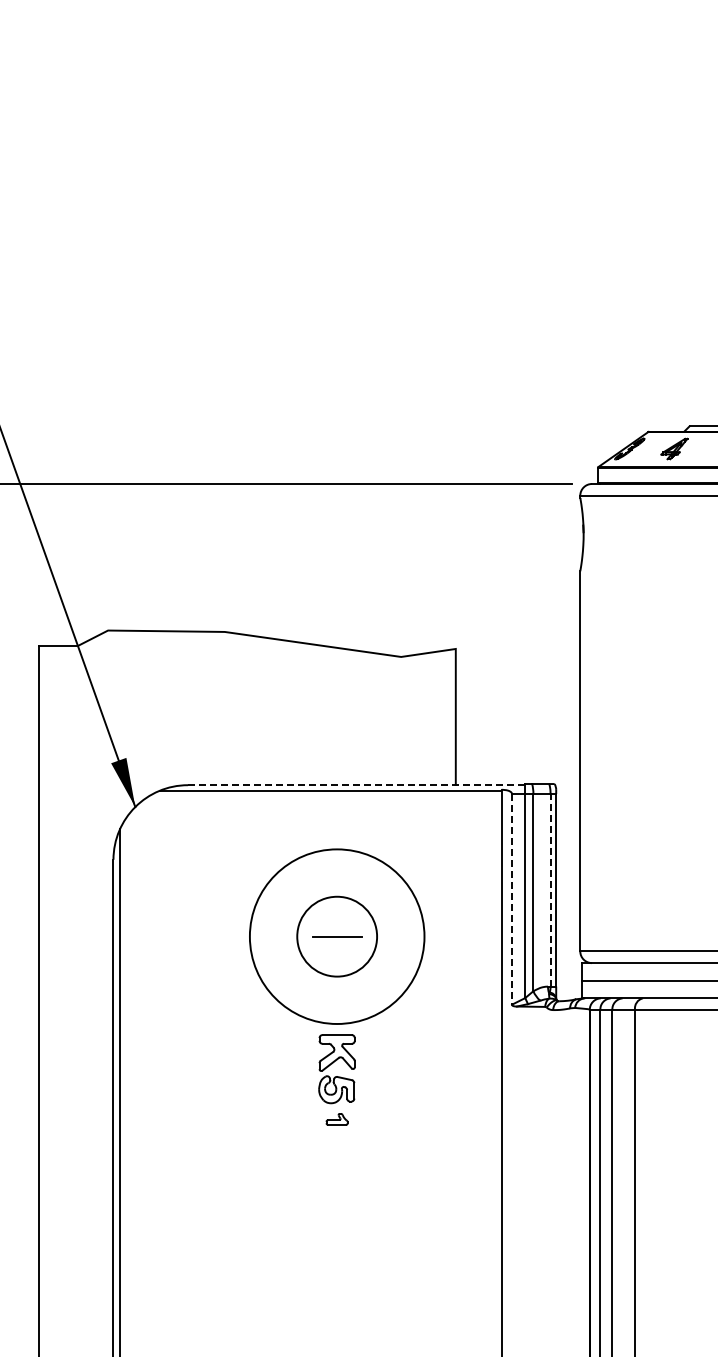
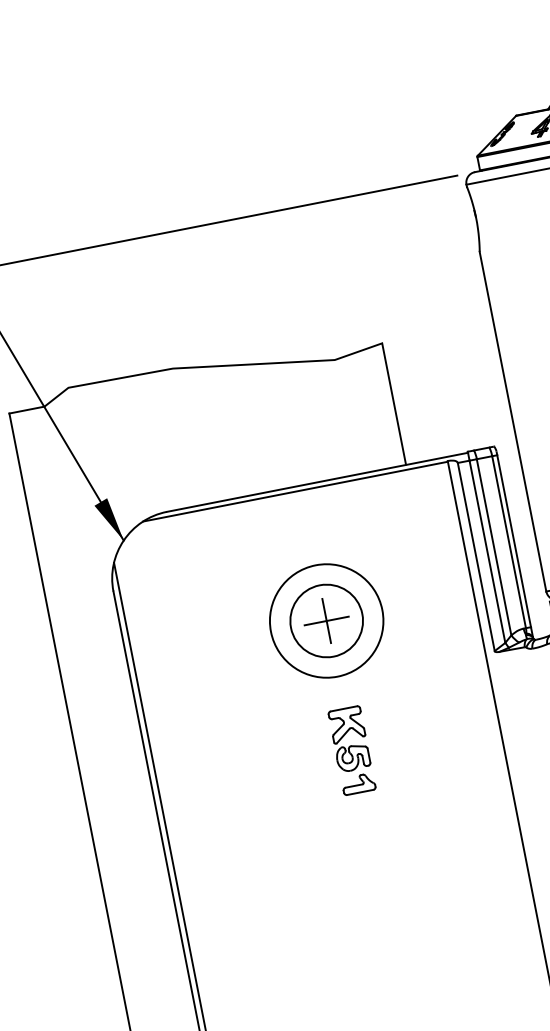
line: (356, 785) -> (317, 482), dashed -> solid
line: (550, 889) -> (508, 541), dashed -> solid
line: (512, 899) -> (476, 557), dashed -> solid
circle: (336, 936) -> (326, 620), size x0.71
line: (337, 936) -> (326, 620), added
part: (336, 1119) -> (358, 784), size x1.67

